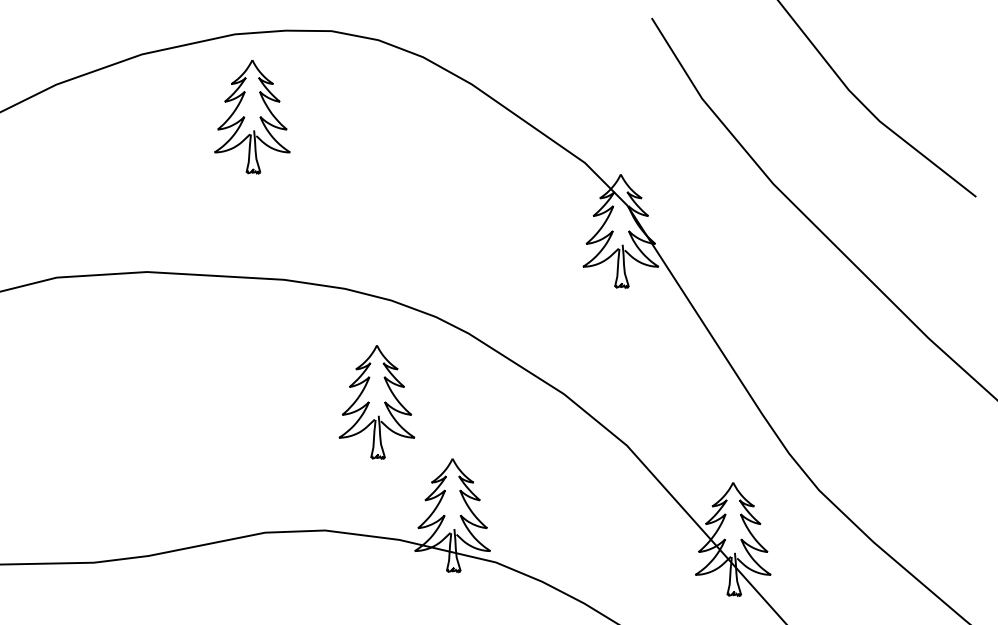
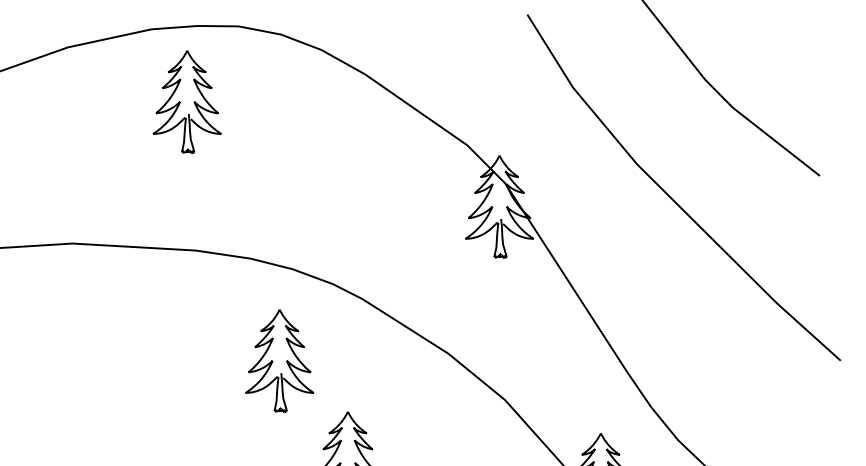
part: (252, 117) -> (187, 102), moved

